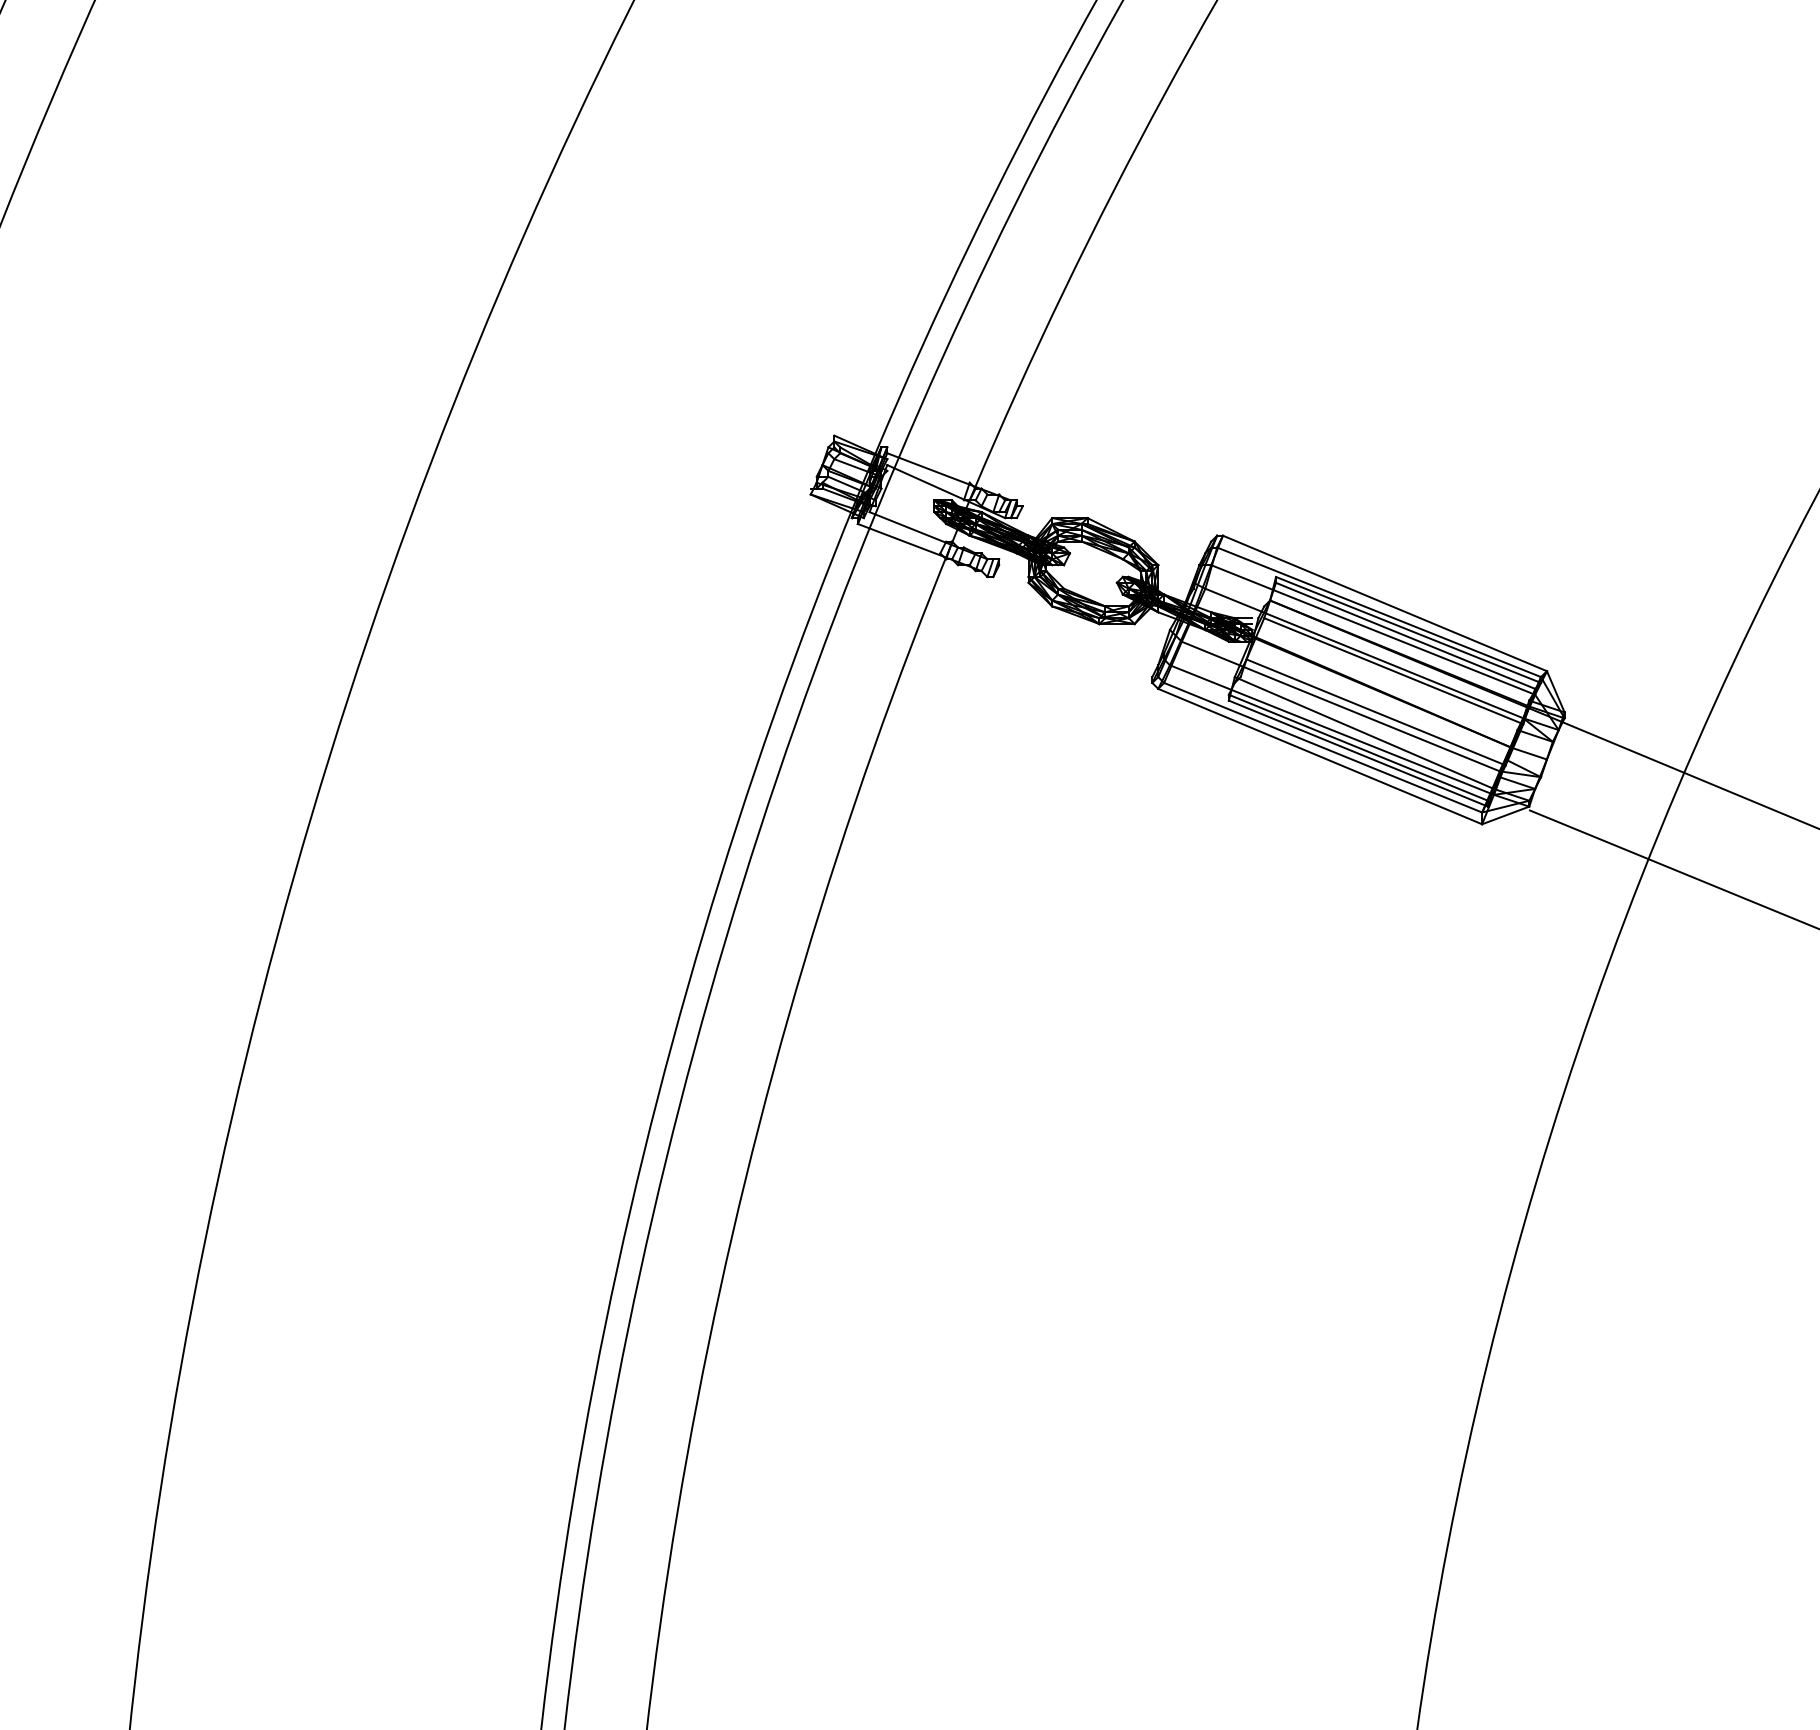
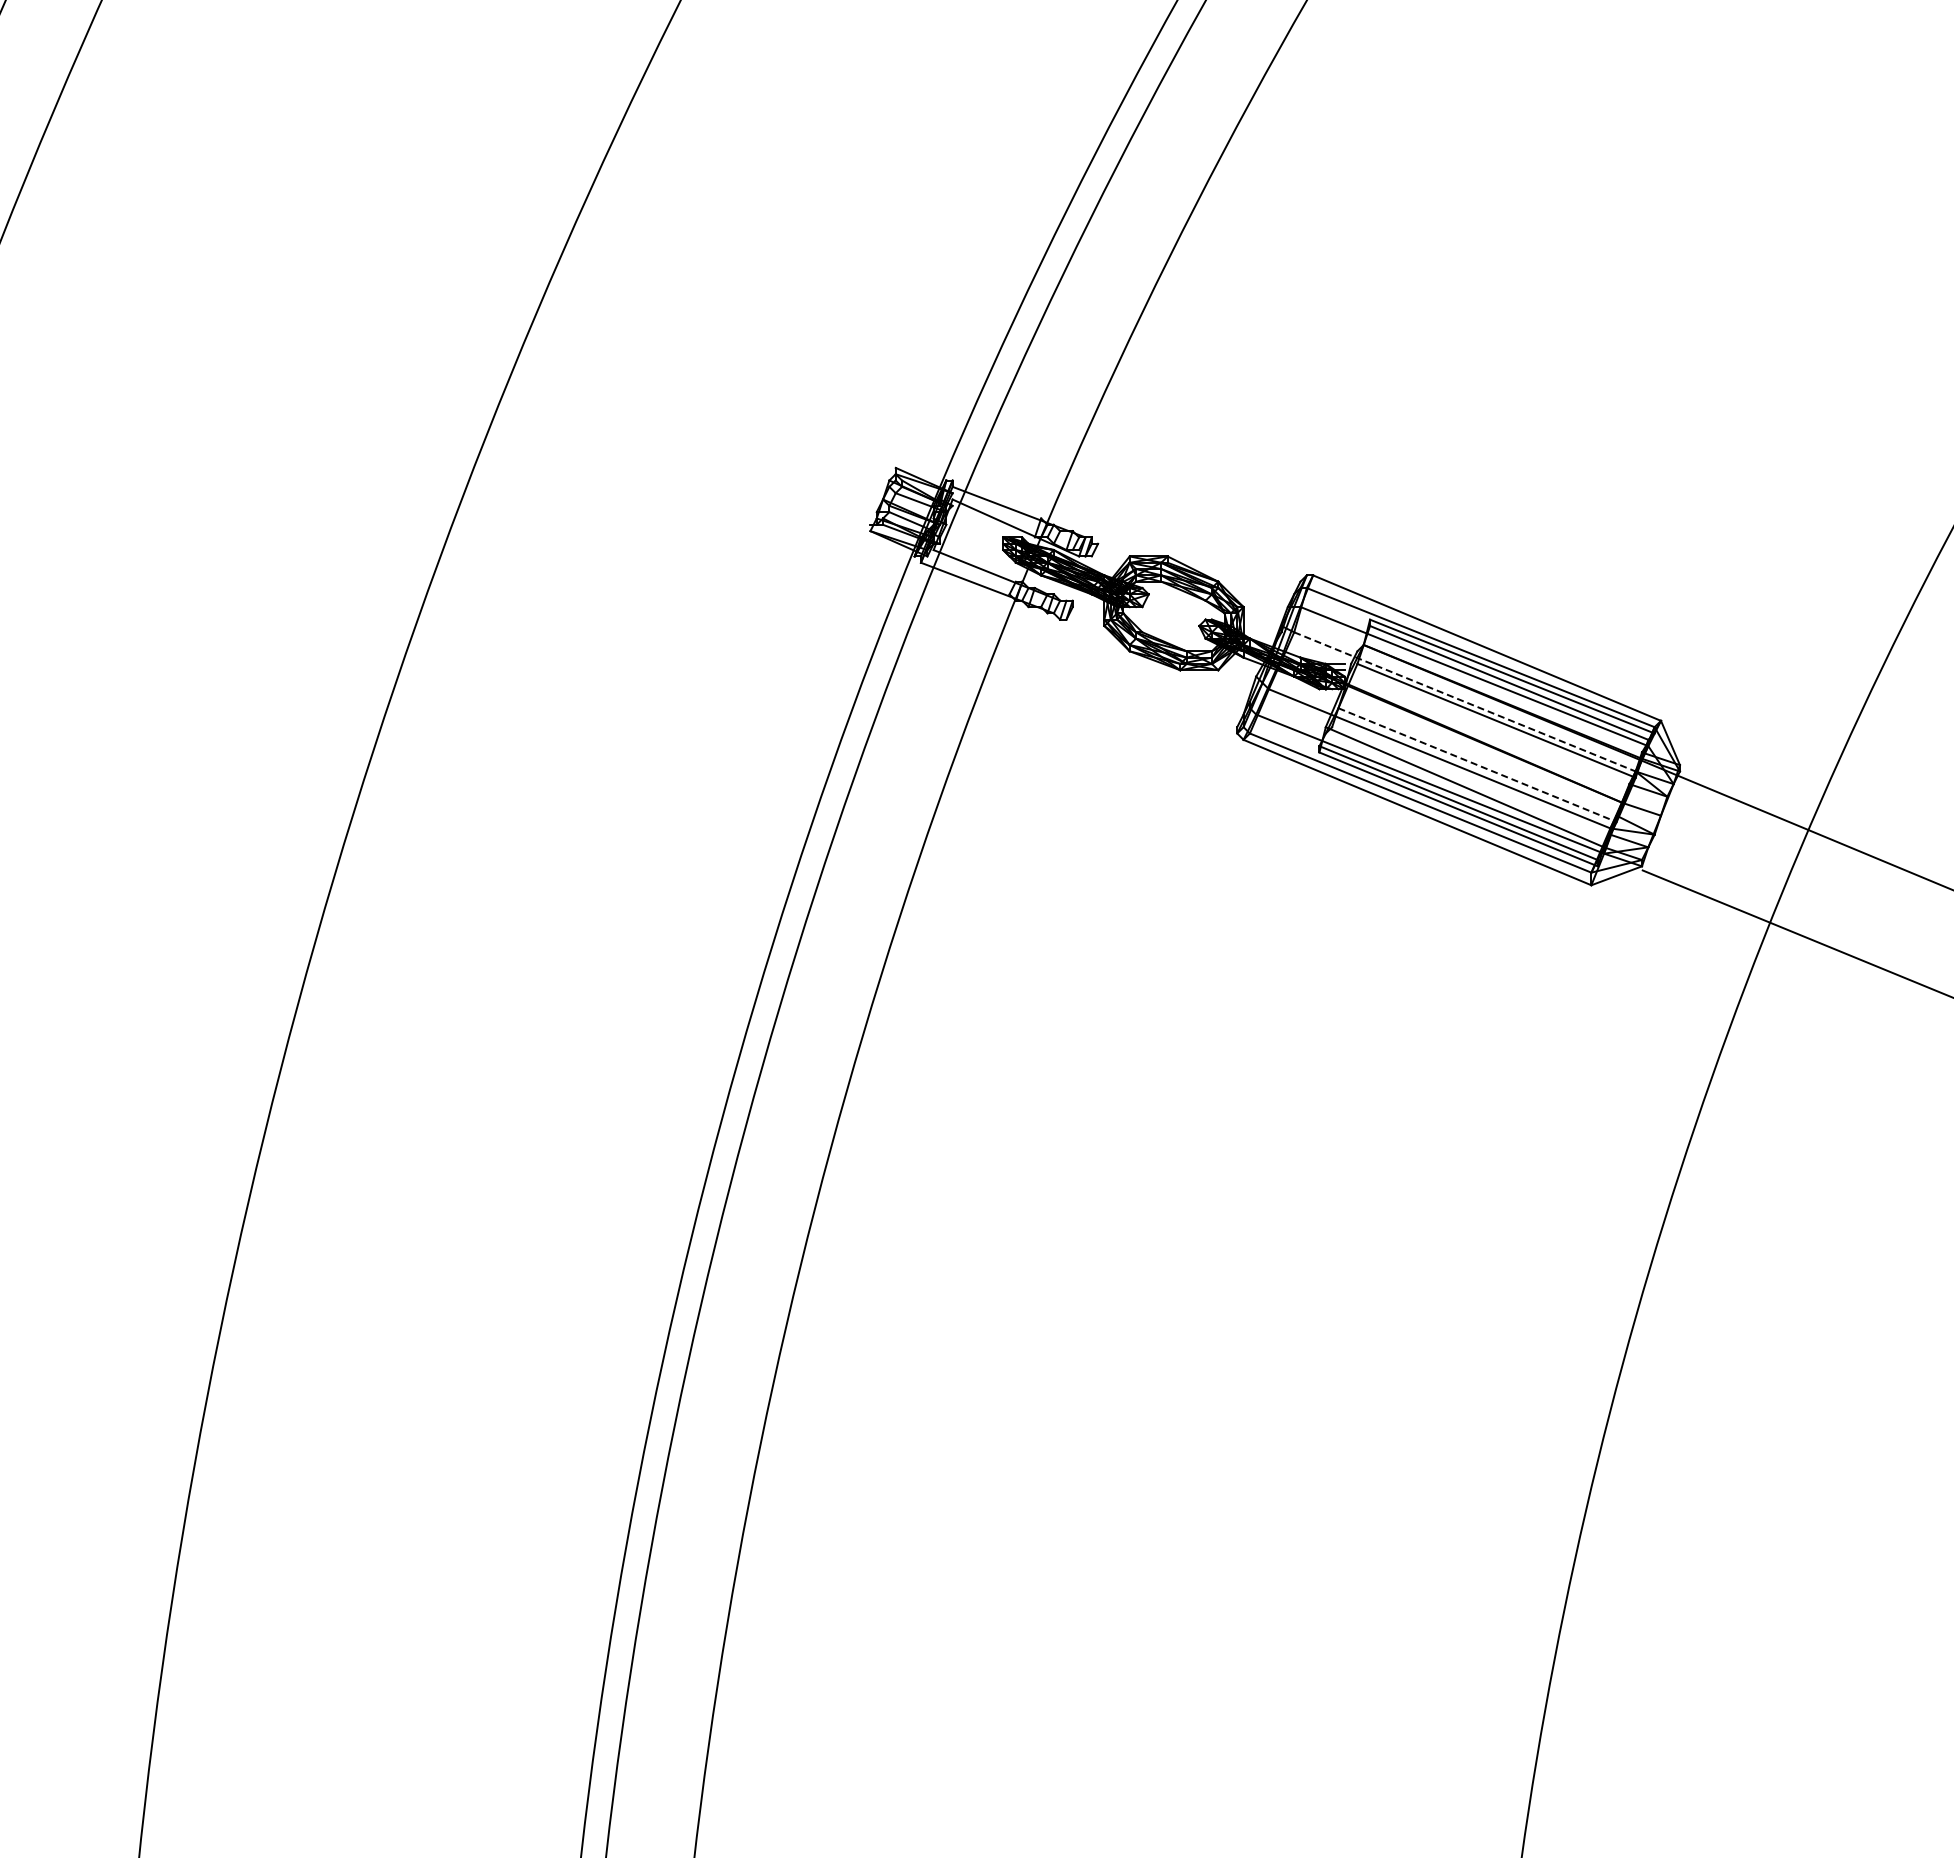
line: (1364, 654) -> (1465, 702), solid -> dashed
line: (1376, 712) -> (1478, 765), solid -> dashed

